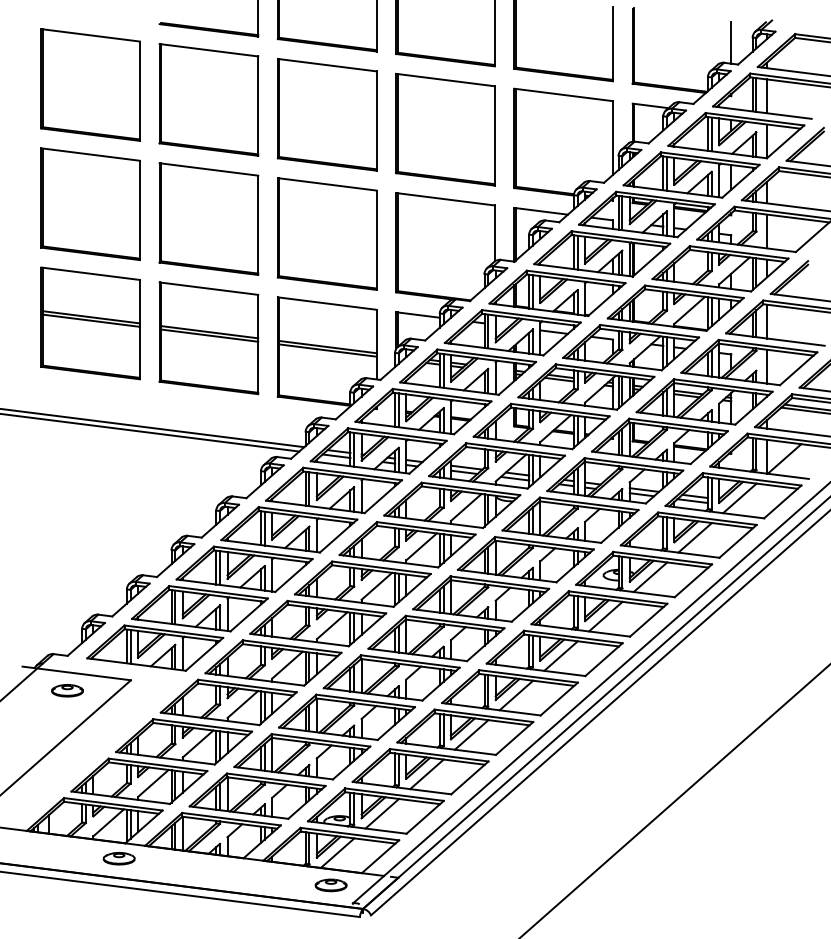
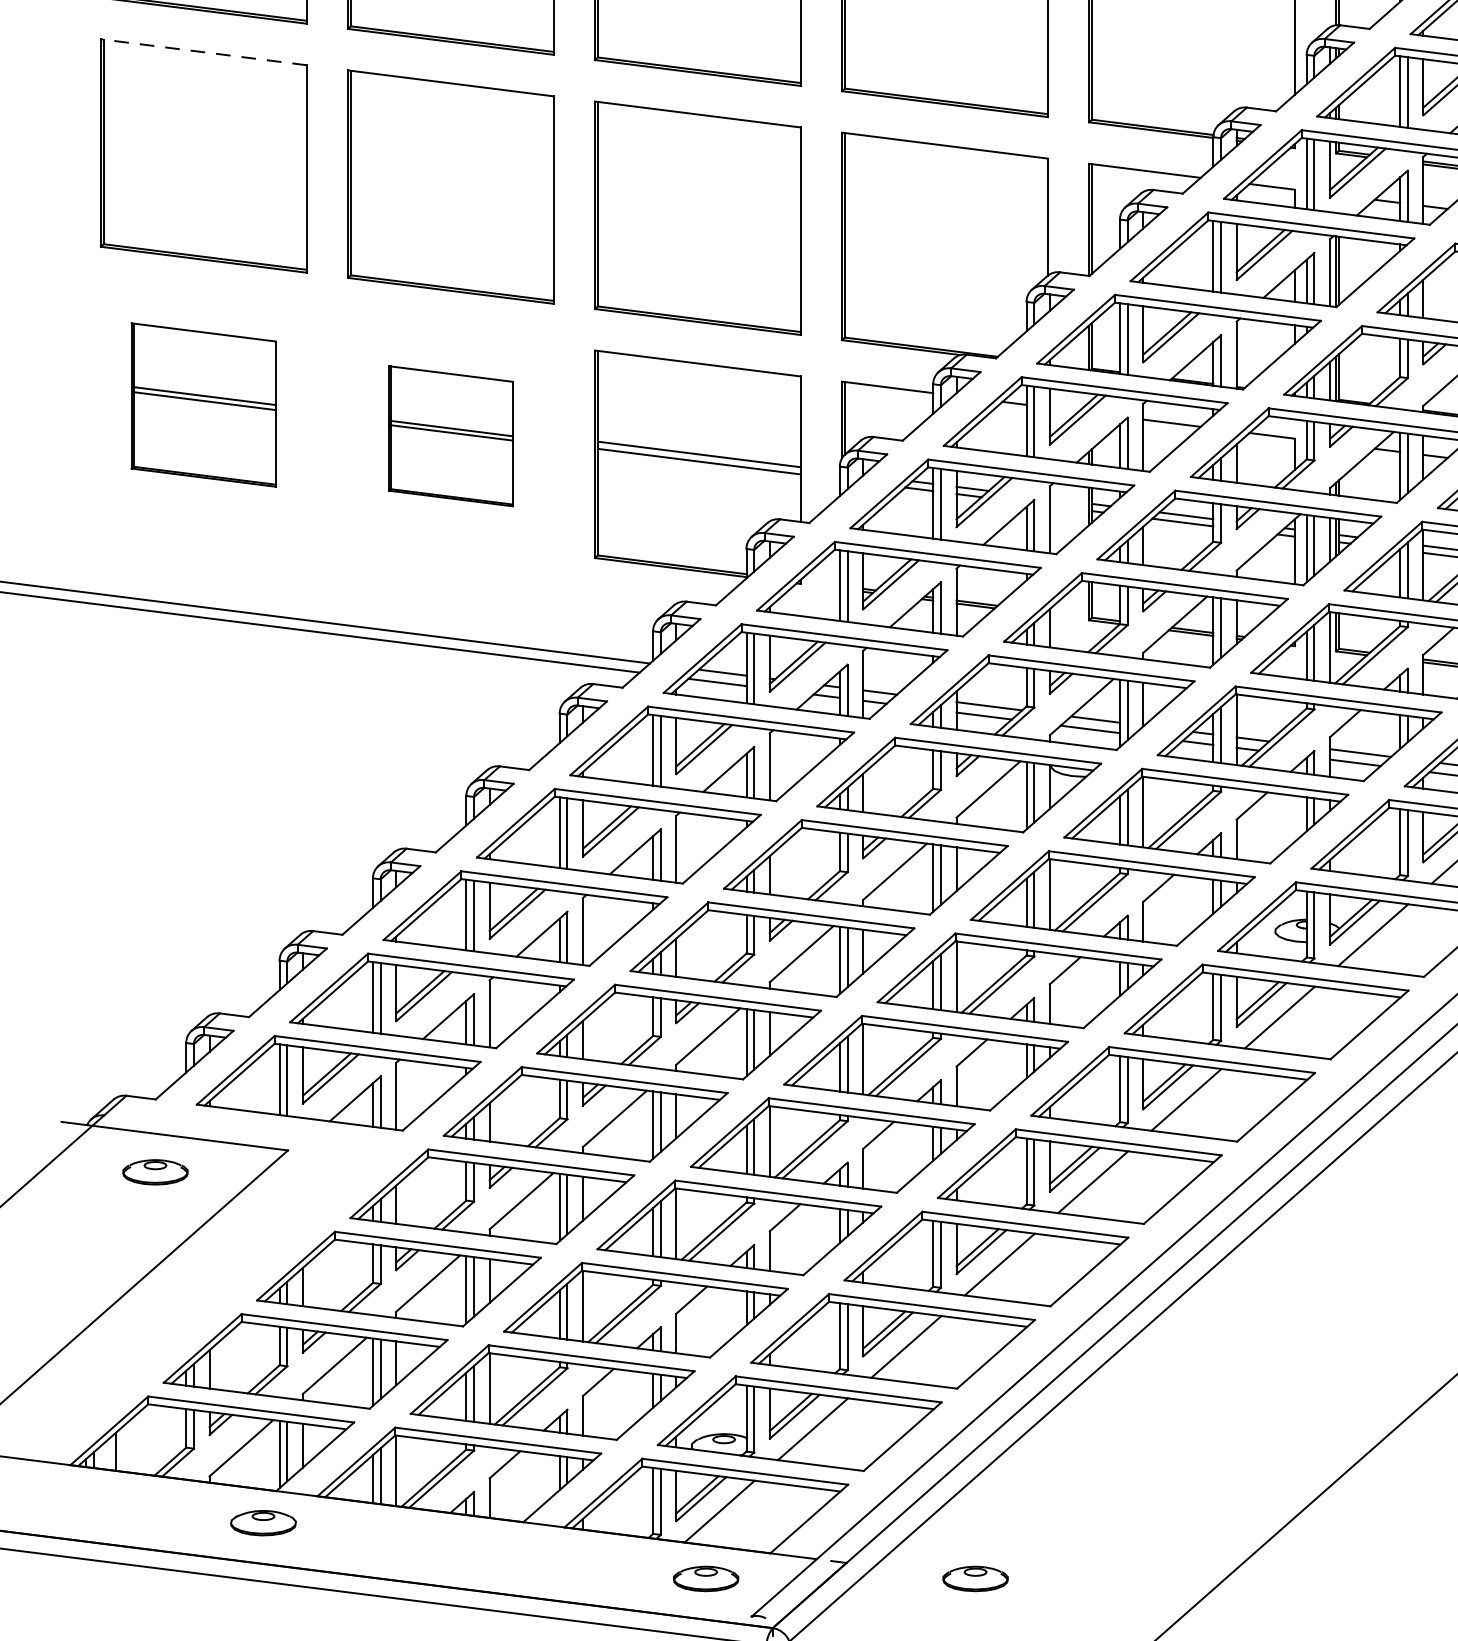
line: (90, 154) -> (203, 52), solid -> dashed
part: (90, 323) -> (203, 405), size x0.7
part: (208, 338) -> (449, 436), size x0.6
part: (459, 885) -> (974, 1579), added

